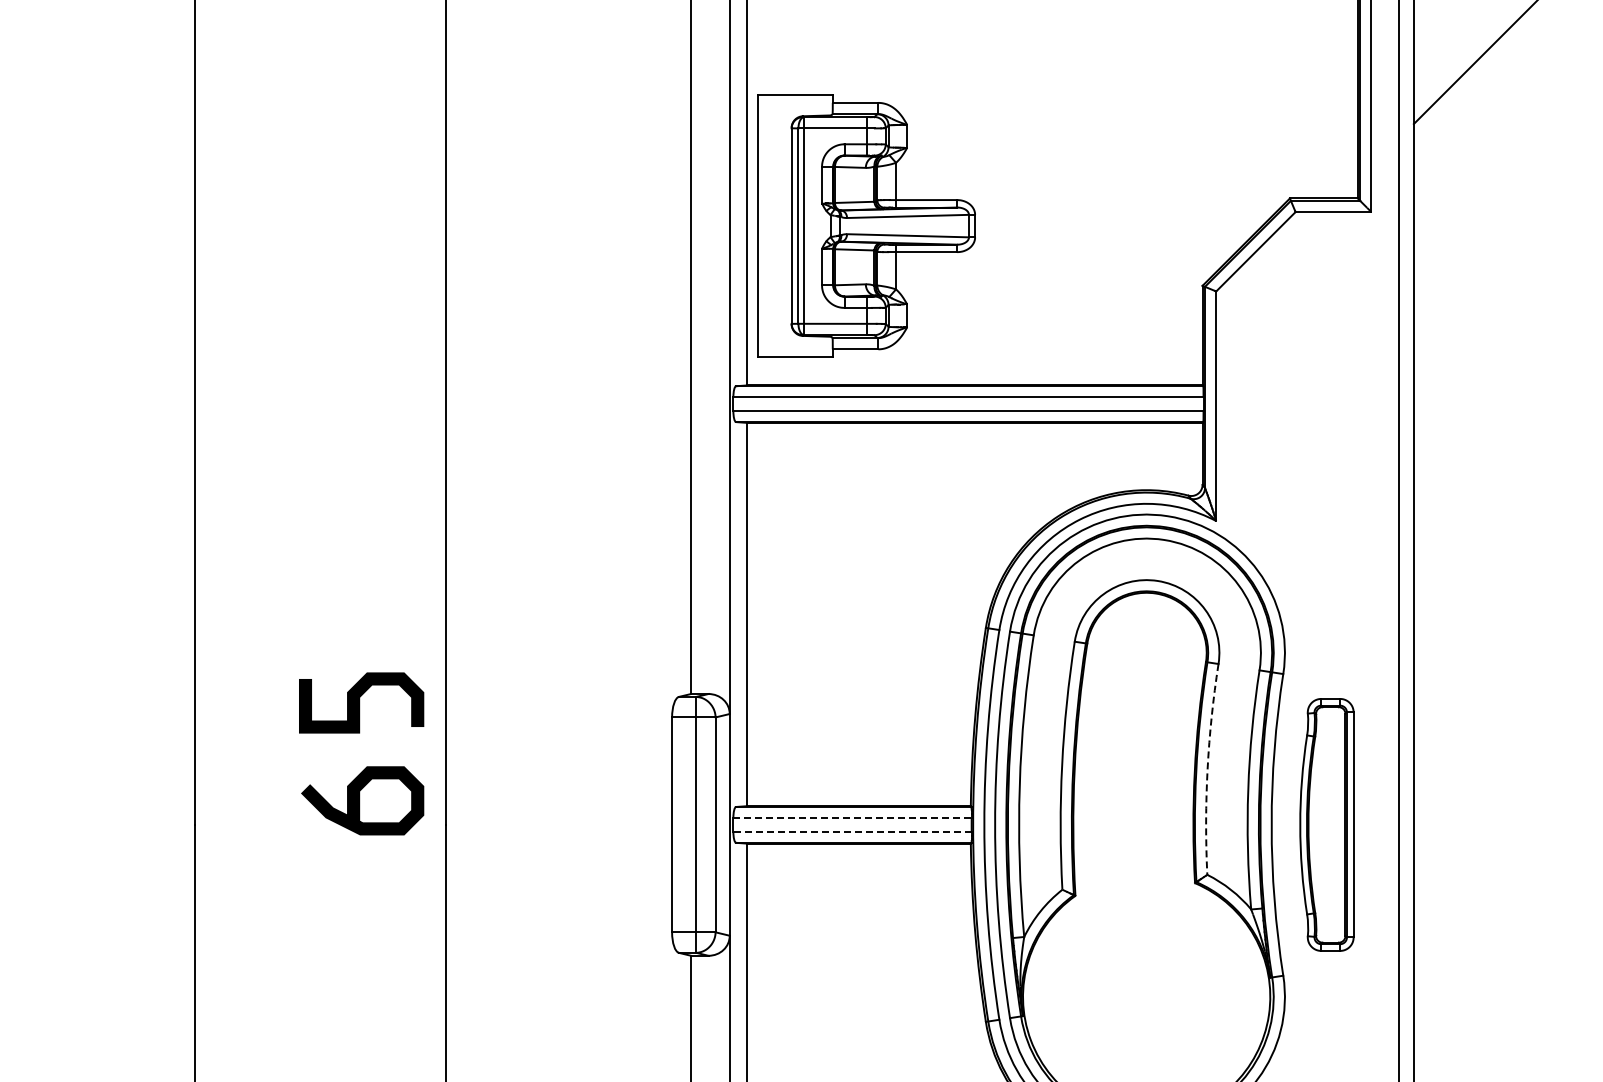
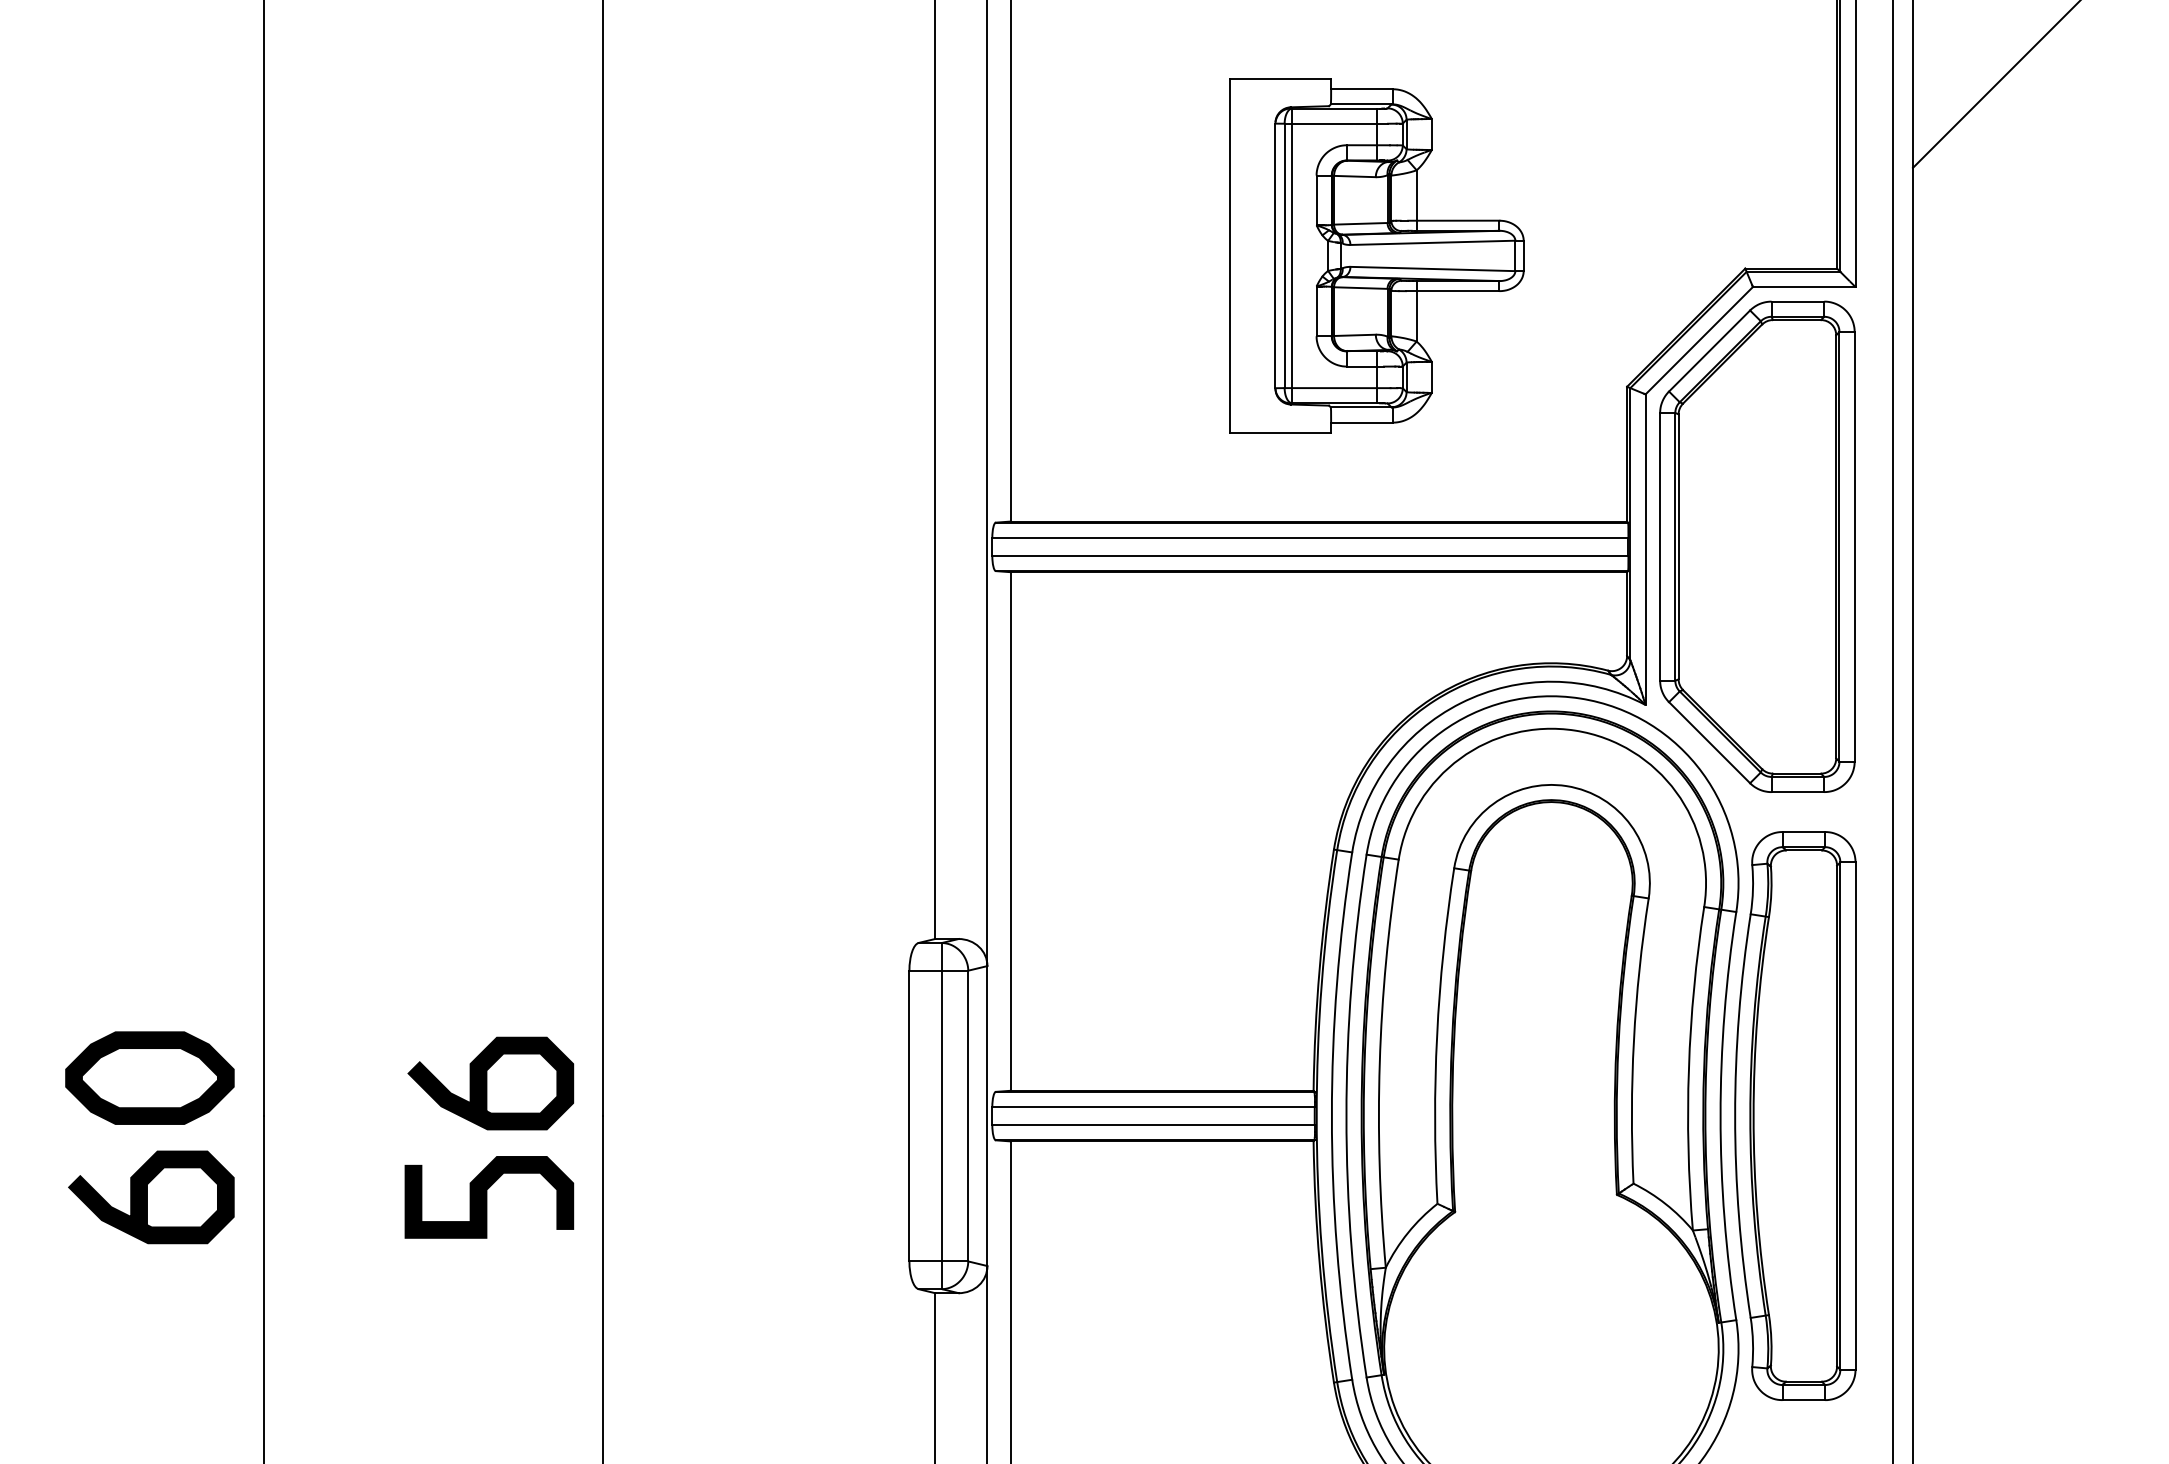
part: (866, 225) -> (1376, 255), moved
part: (1298, 404) -> (1756, 547), added
curve: (360, 702) -> (487, 1196), moved
arc: (1207, 769) -> (1633, 1041), dashed -> solid
part: (110, 796) -> (149, 1077), added
line: (853, 818) -> (1154, 1107), dashed -> solid
part: (1326, 824) -> (1794, 1115), size x1.67
line: (852, 831) -> (1153, 1125), dashed -> solid
curve: (109, 884) -> (148, 1196), added

